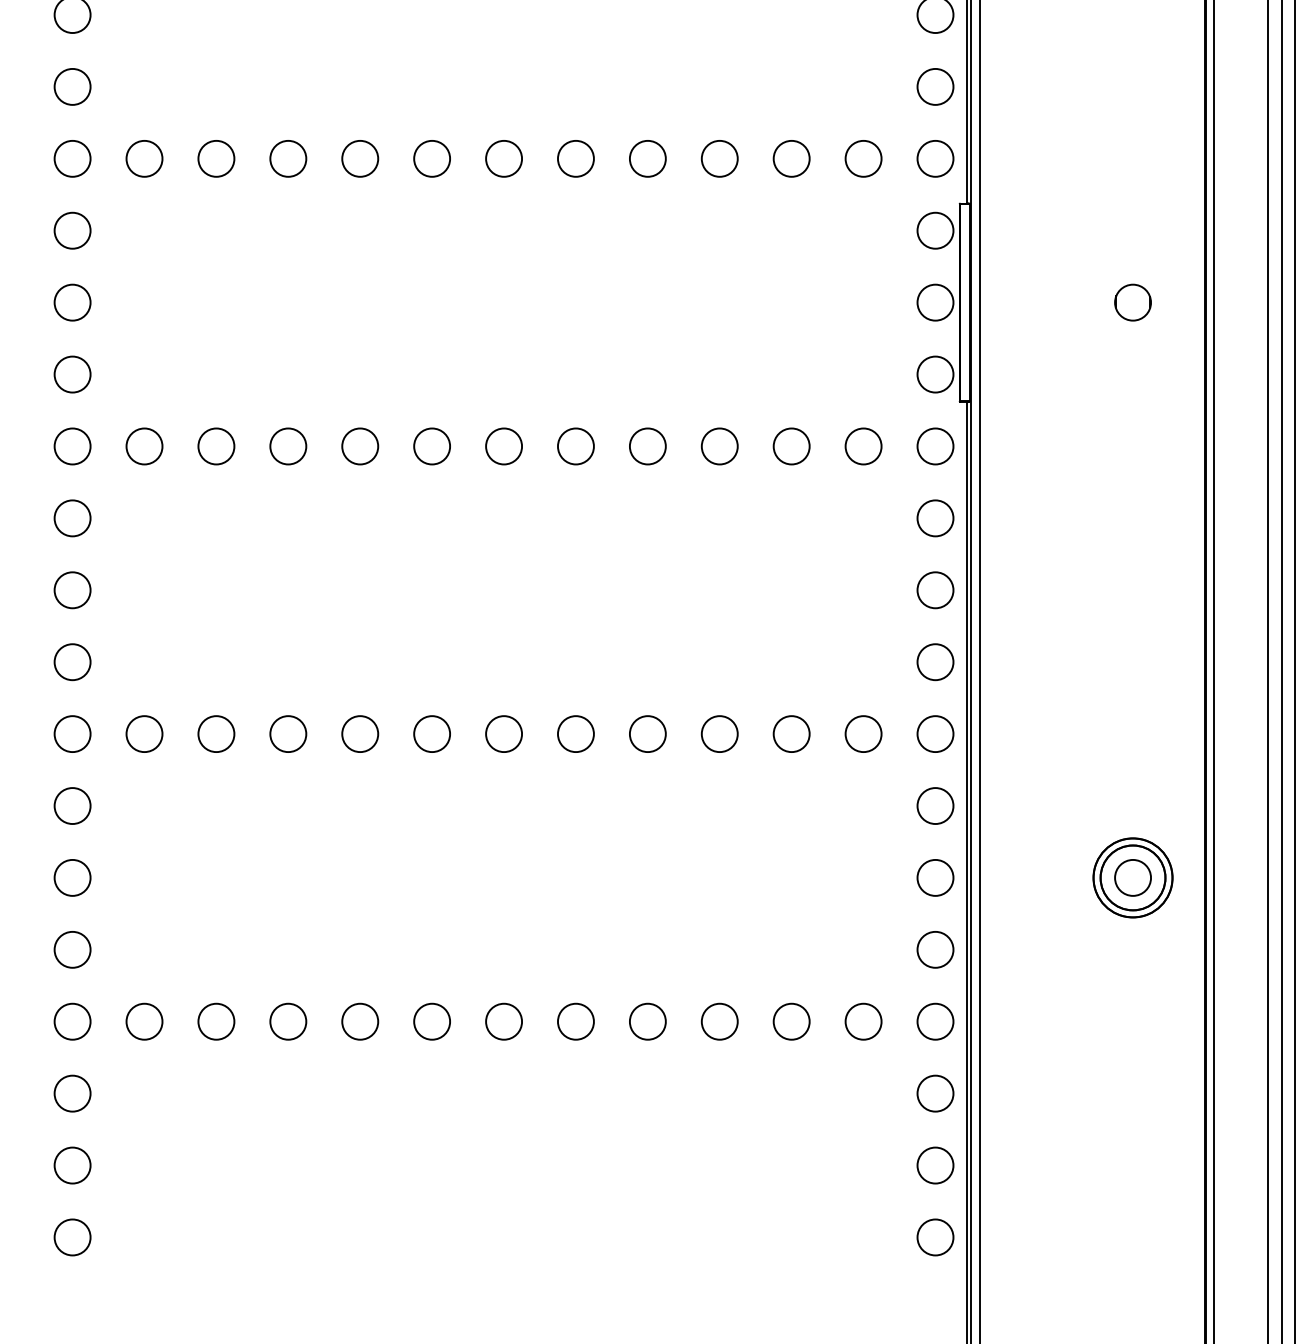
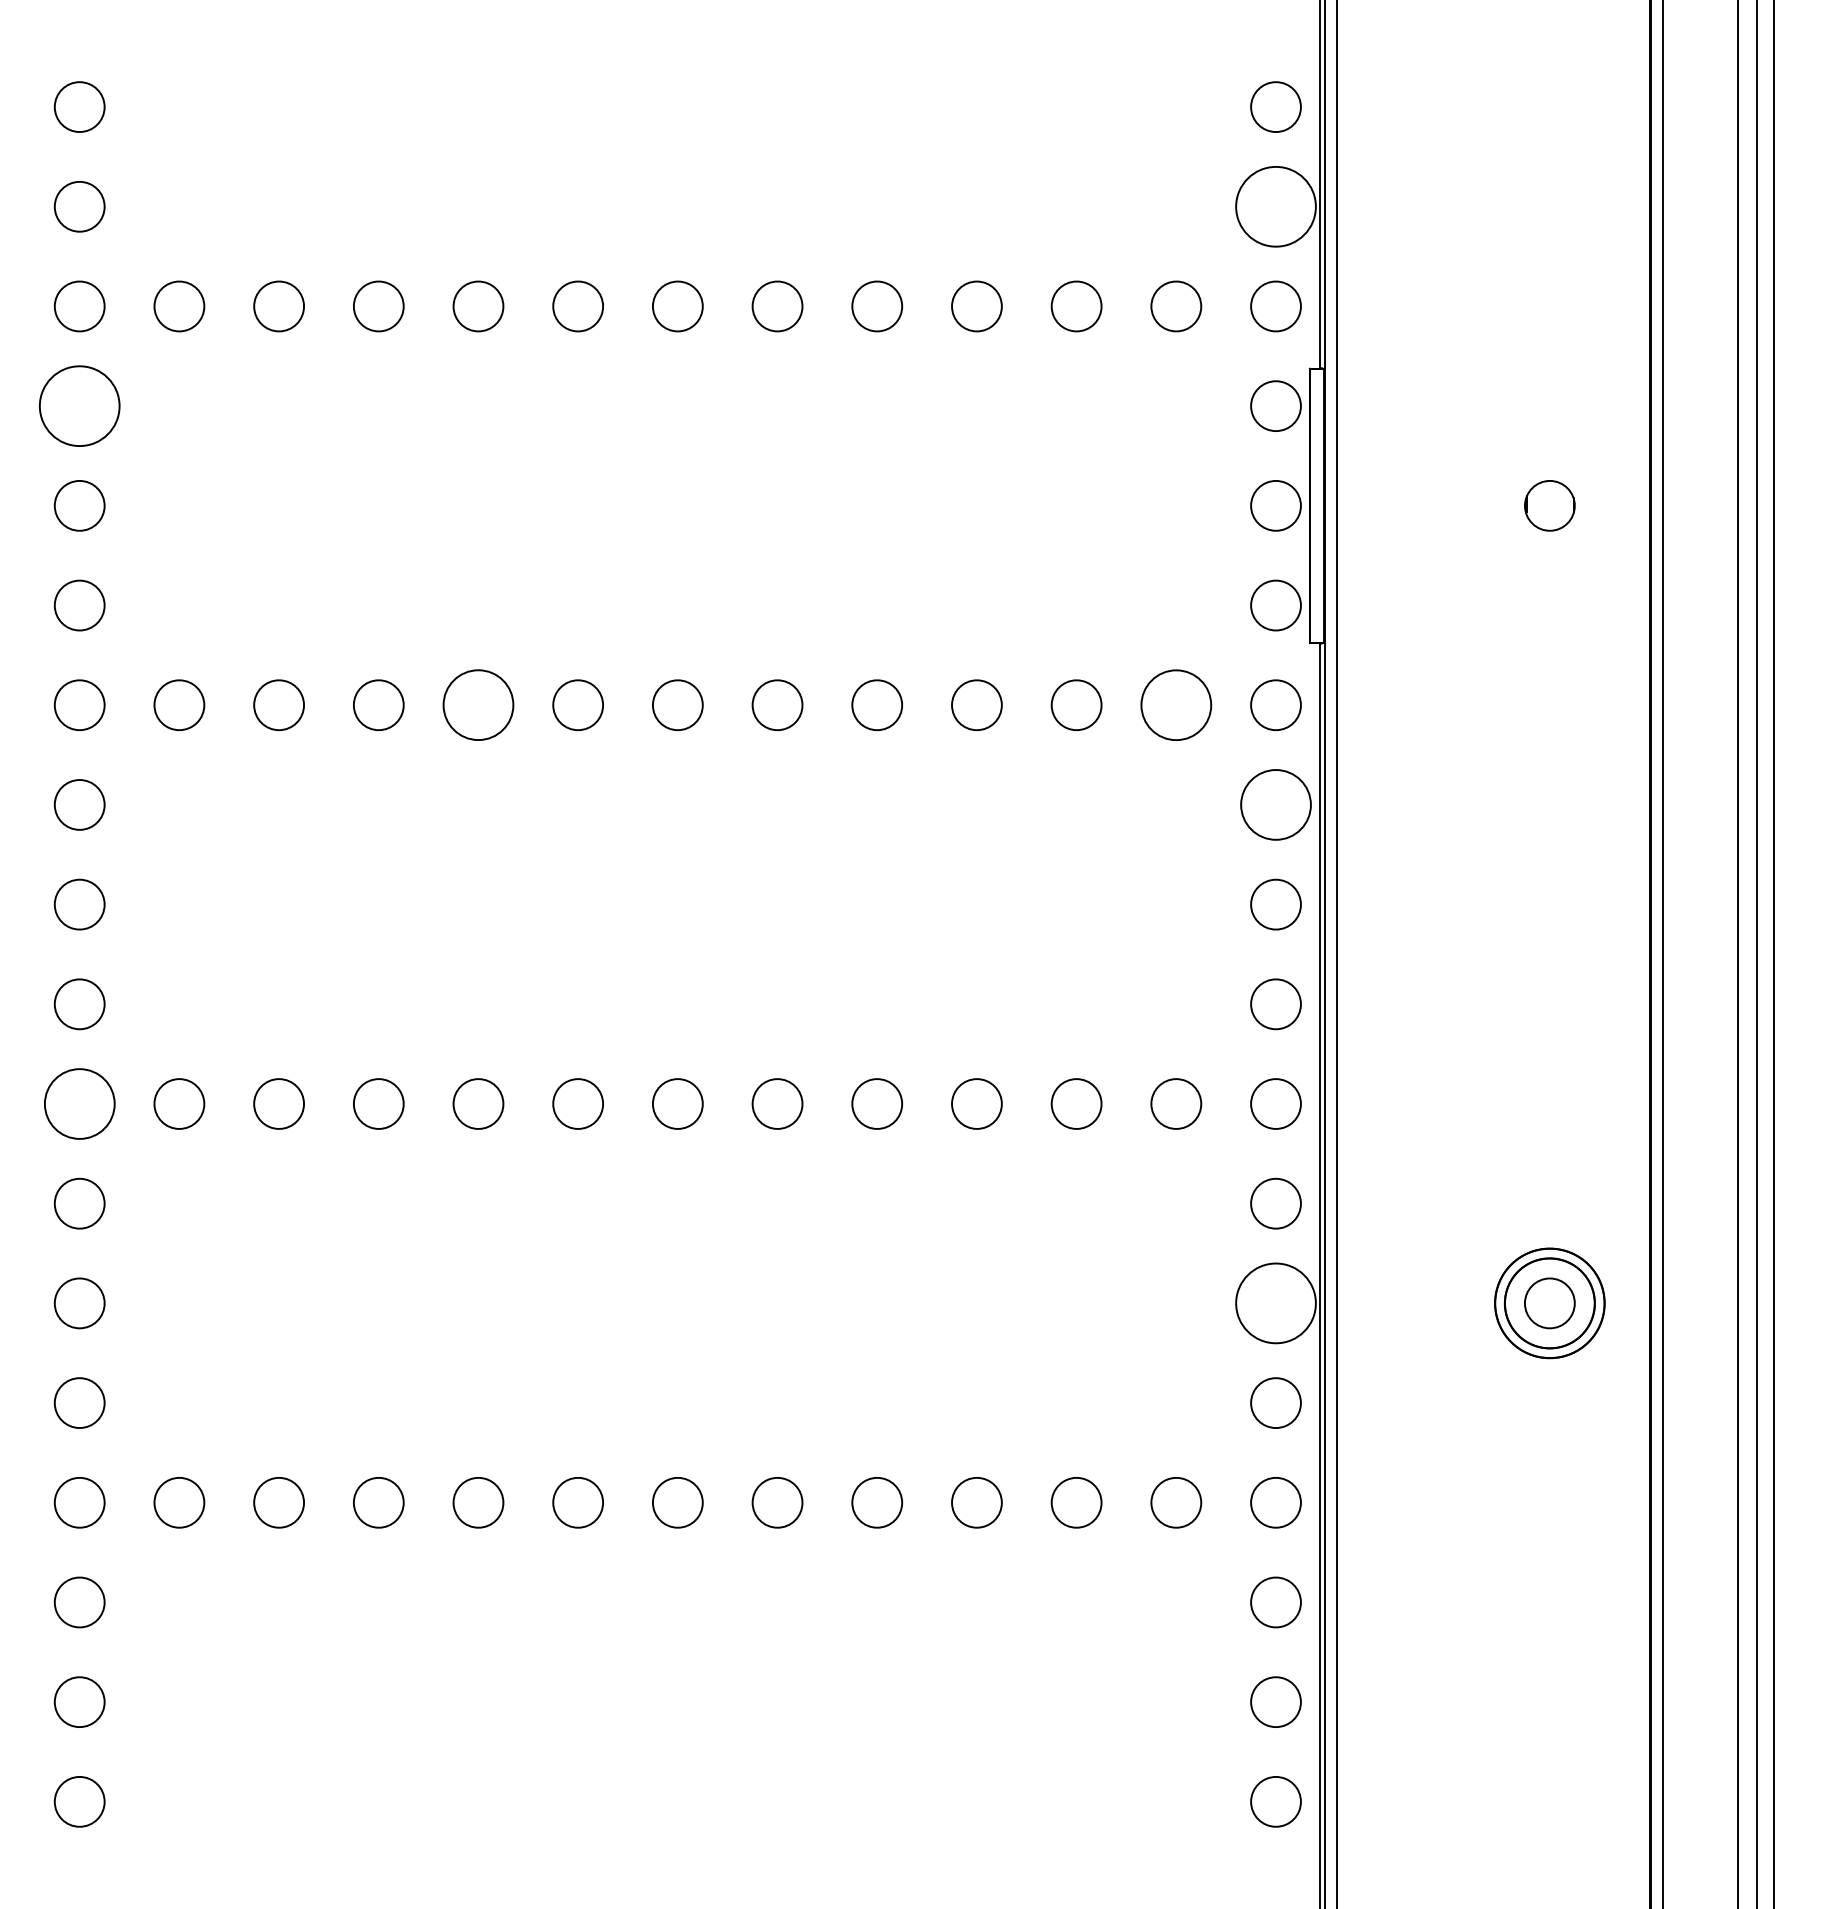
circle: (935, 86) -> (1275, 206), size x1.6
circle: (72, 230) -> (79, 406), size x1.6
circle: (360, 446) -> (478, 705), size x1.4
circle: (863, 446) -> (1176, 705), size x1.4
circle: (935, 518) -> (1275, 804), size x1.4
circle: (72, 733) -> (79, 1103), size x1.4
circle: (935, 877) -> (1275, 1303), size x1.6

